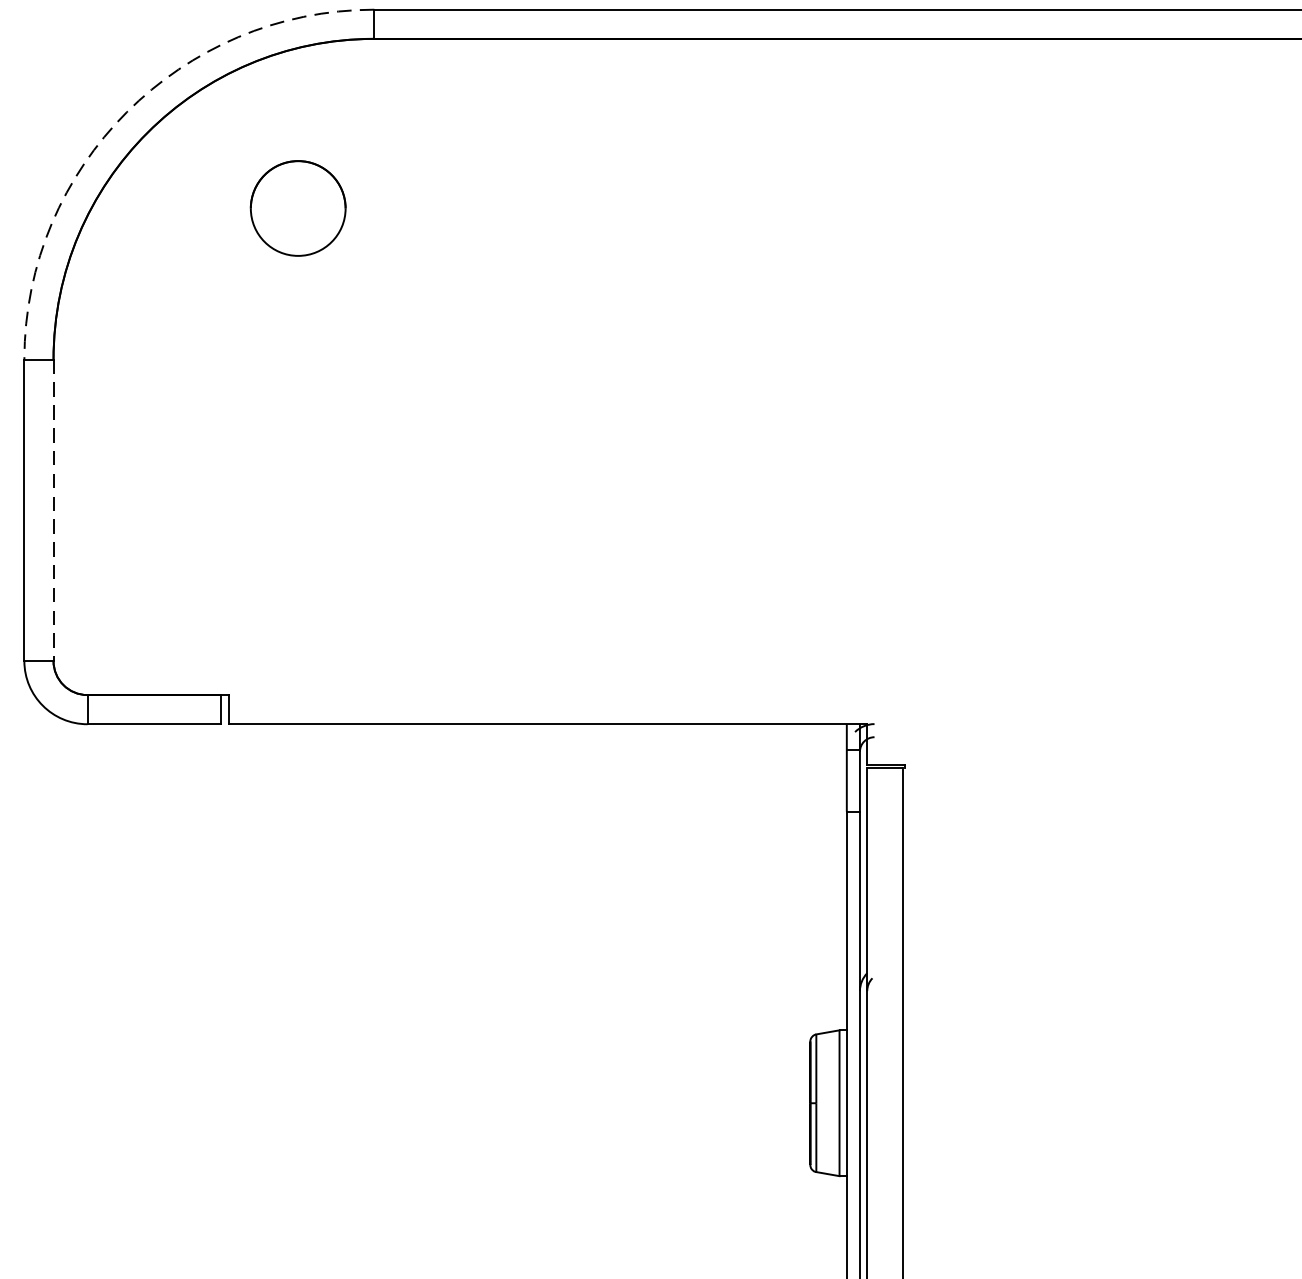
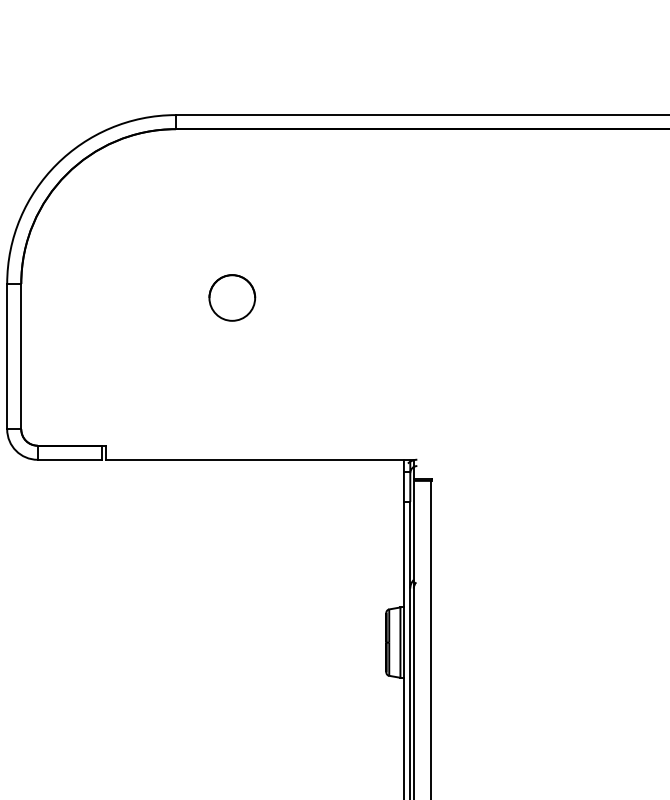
arc: (126, 112) -> (56, 164), dashed -> solid
part: (298, 207) -> (232, 297), moved
line: (54, 510) -> (21, 356), dashed -> solid

